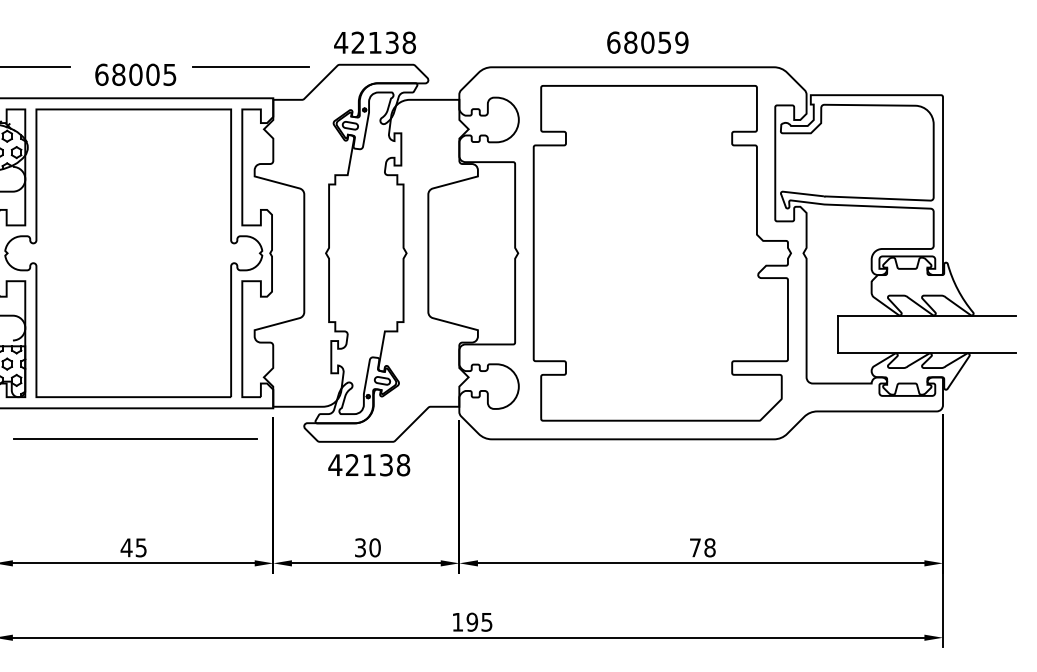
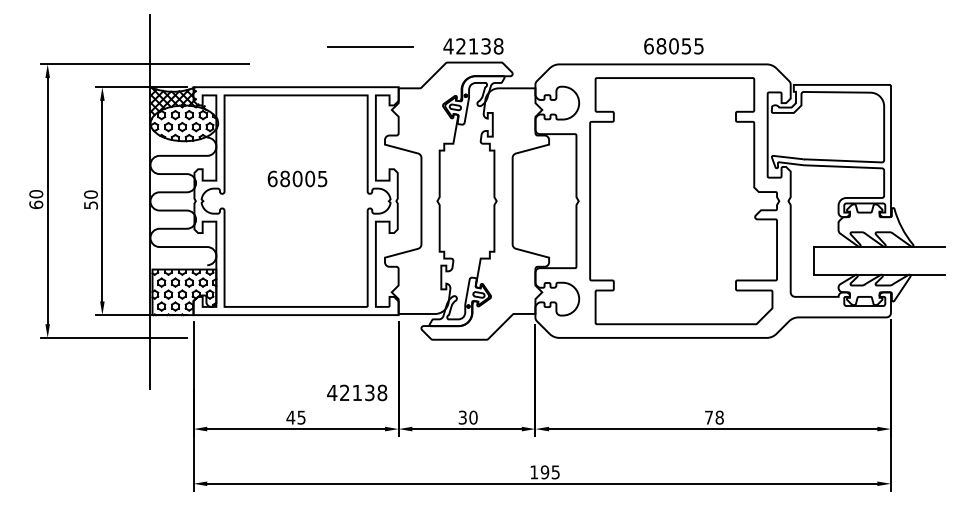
text: (681, 42) -> (698, 46), 68059 -> 68055
line: (251, 66) -> (370, 46), moved
text: (135, 74) -> (297, 178), moved
line: (134, 438) -> (296, 337), removed
text: (369, 464) -> (357, 392), moved

